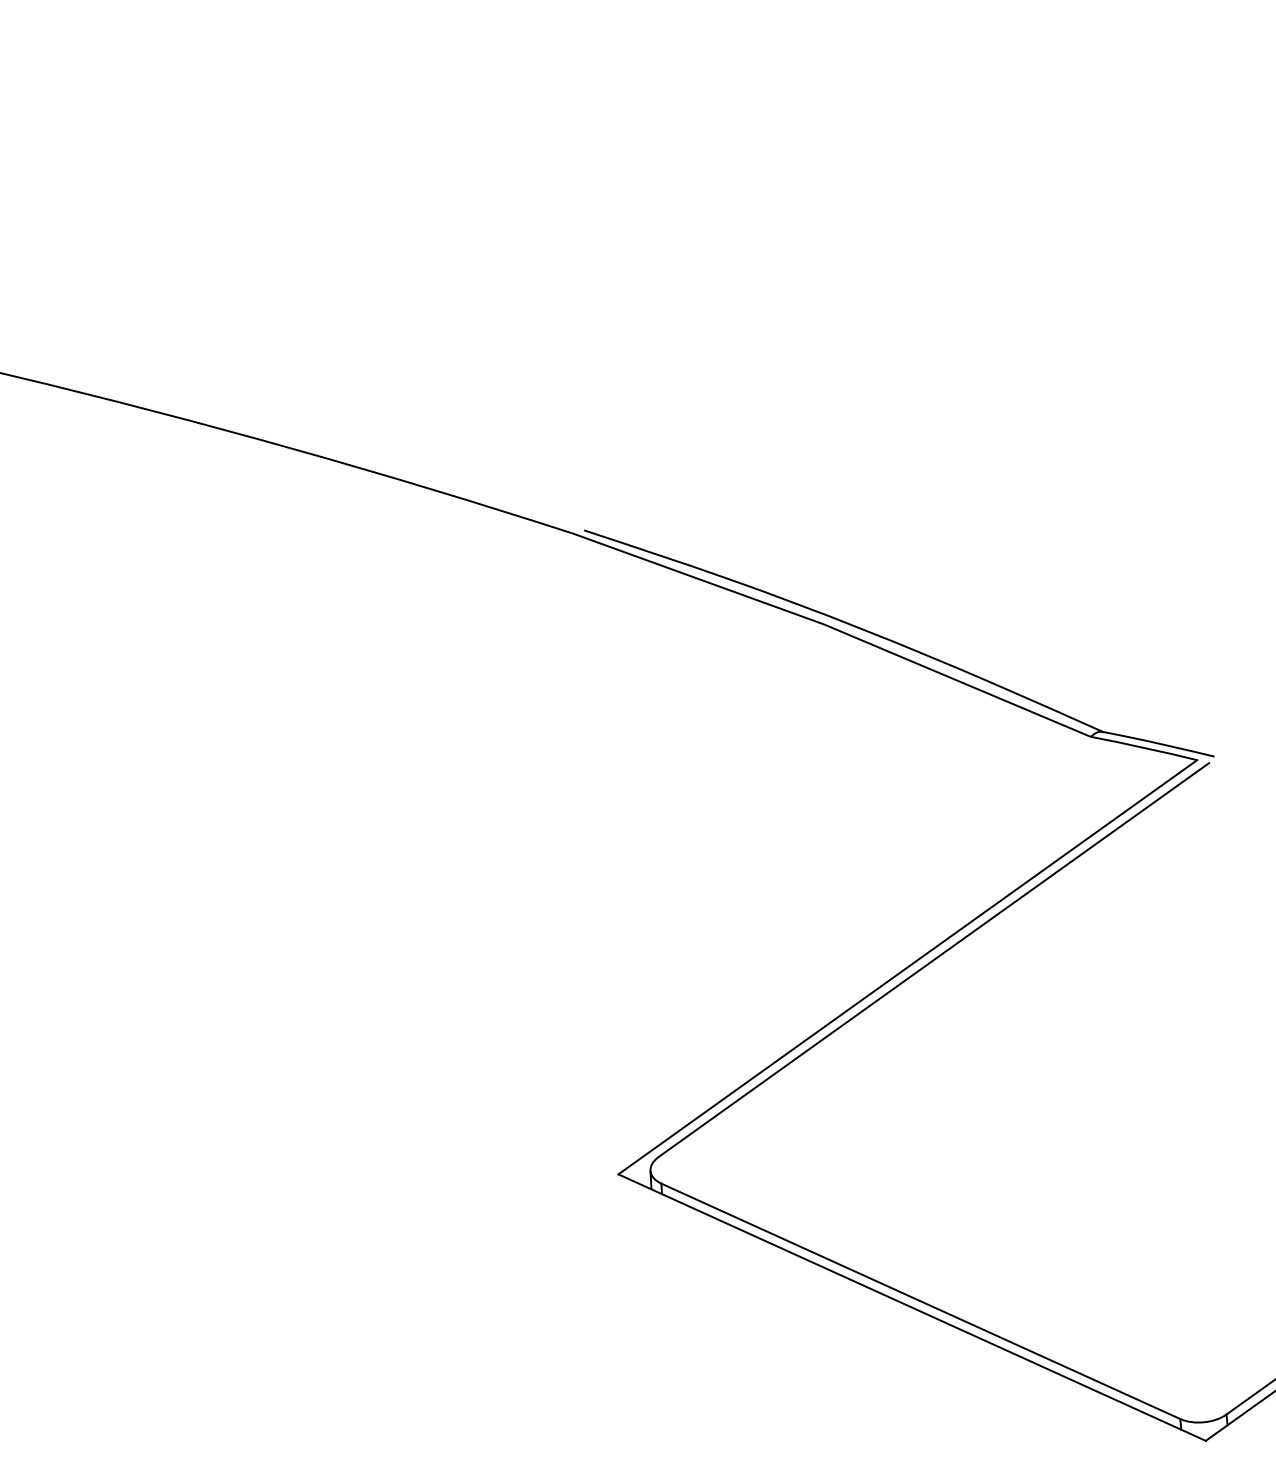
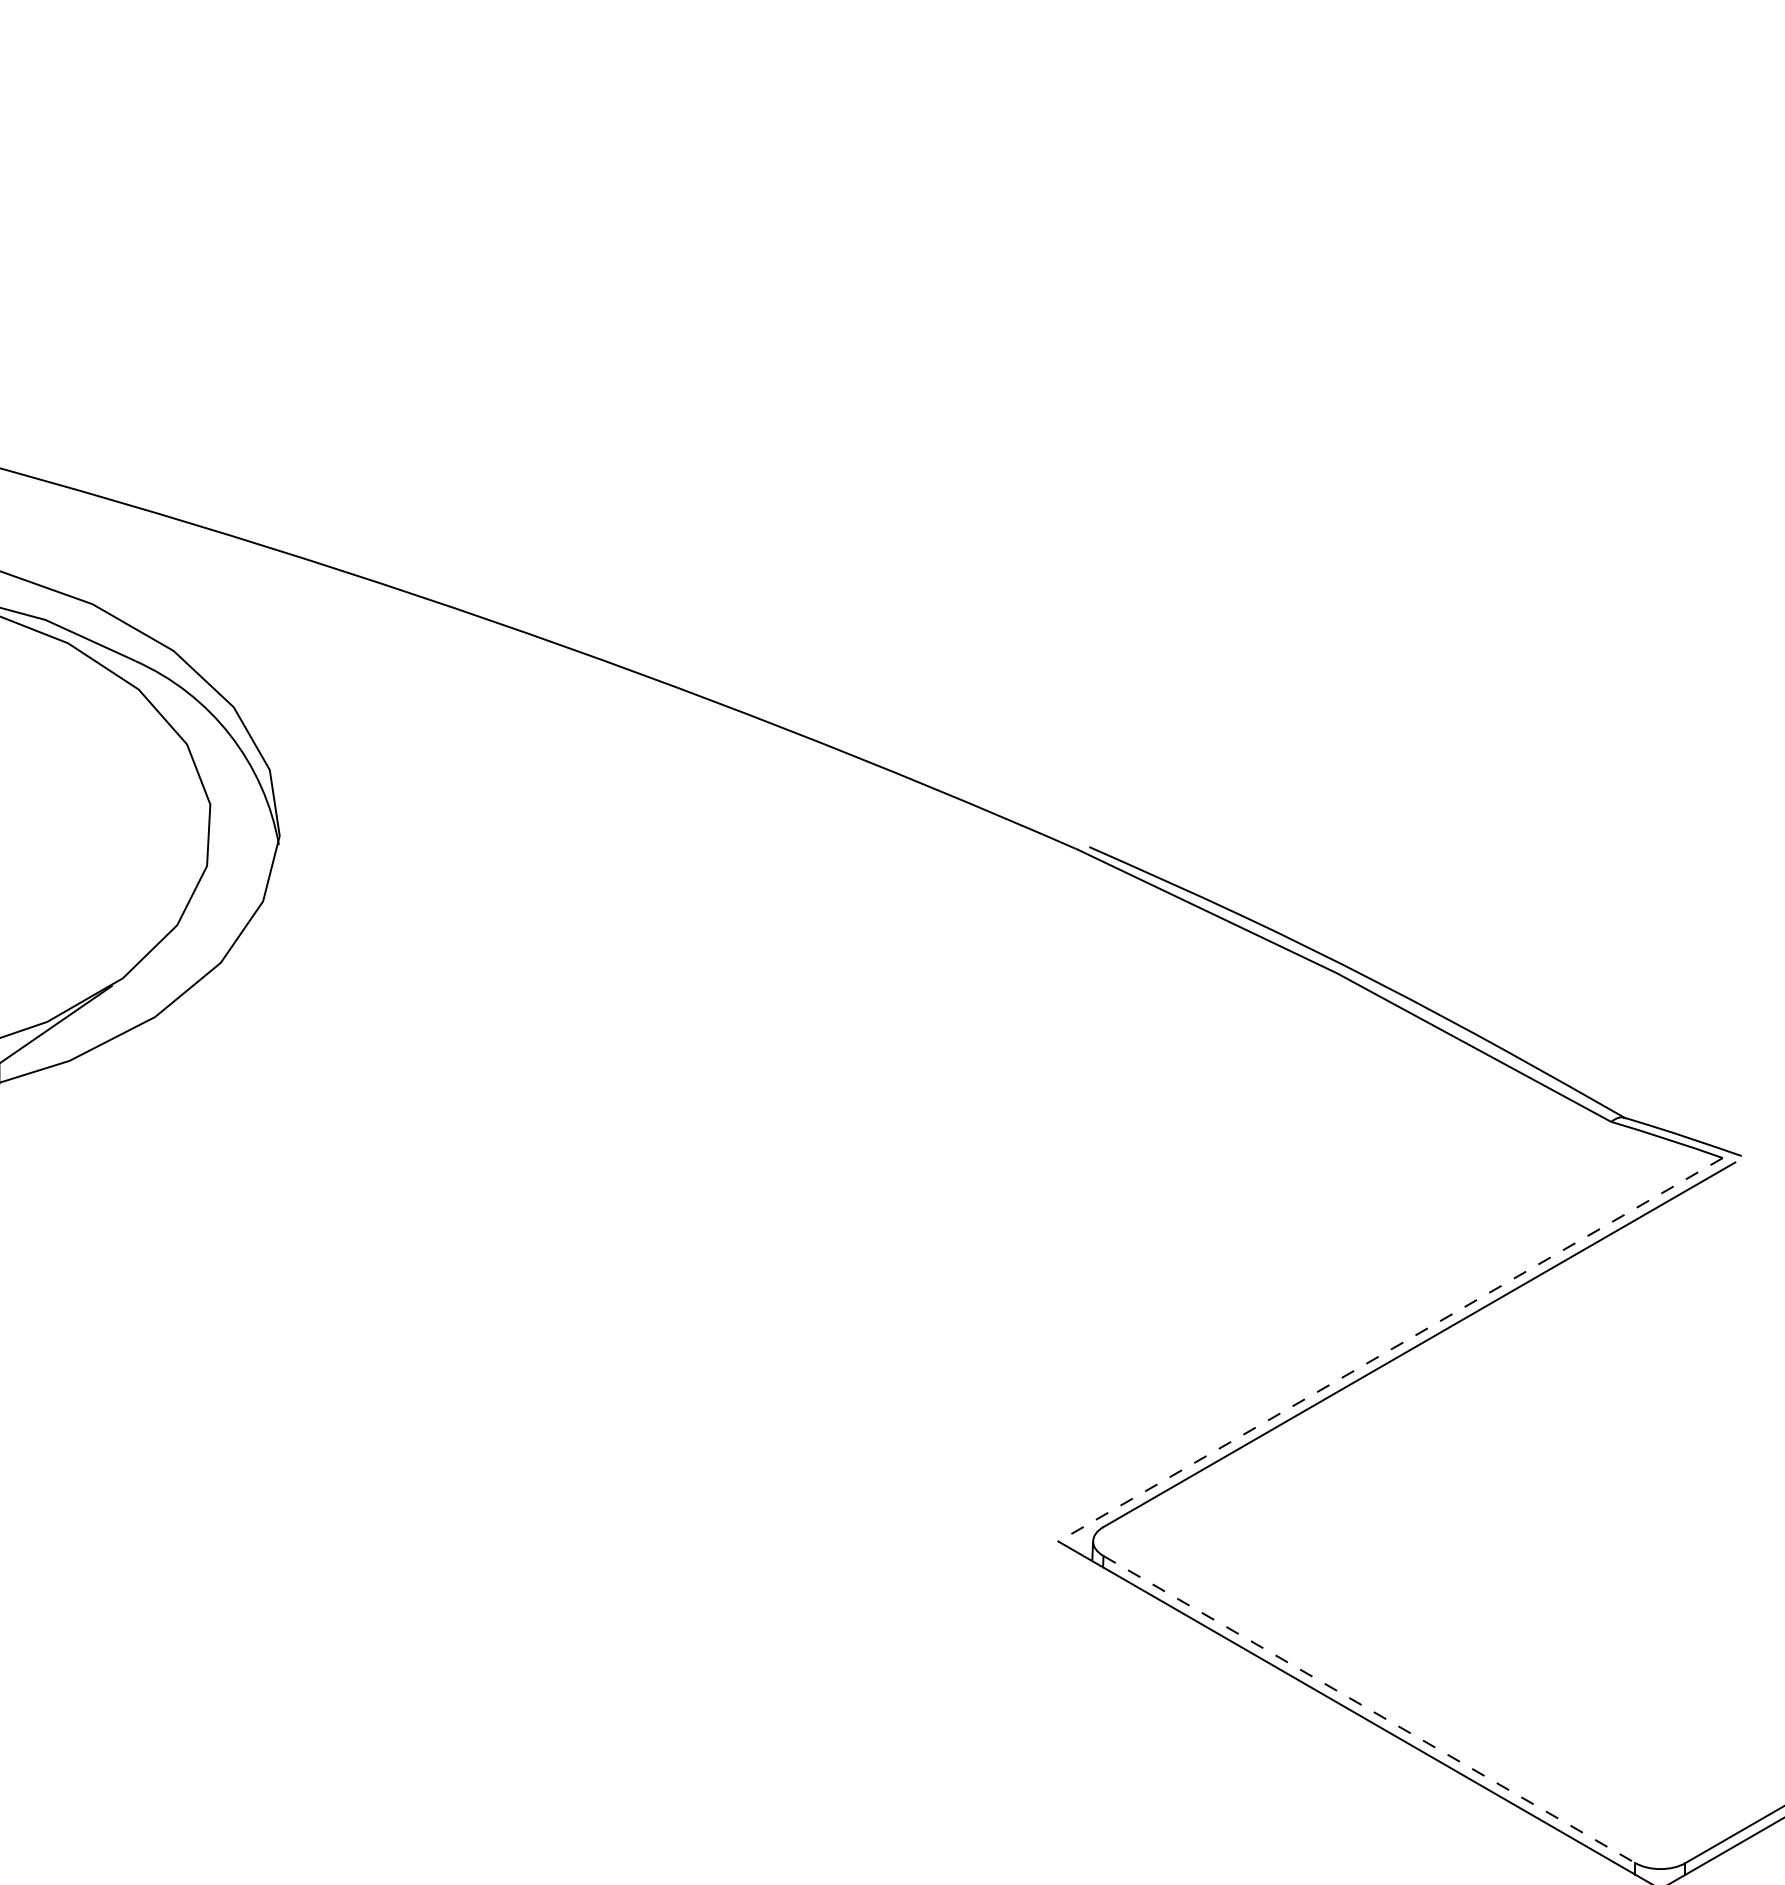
line: (907, 967) -> (1390, 1349), solid -> dashed
line: (920, 1301) -> (1369, 1709), solid -> dashed

